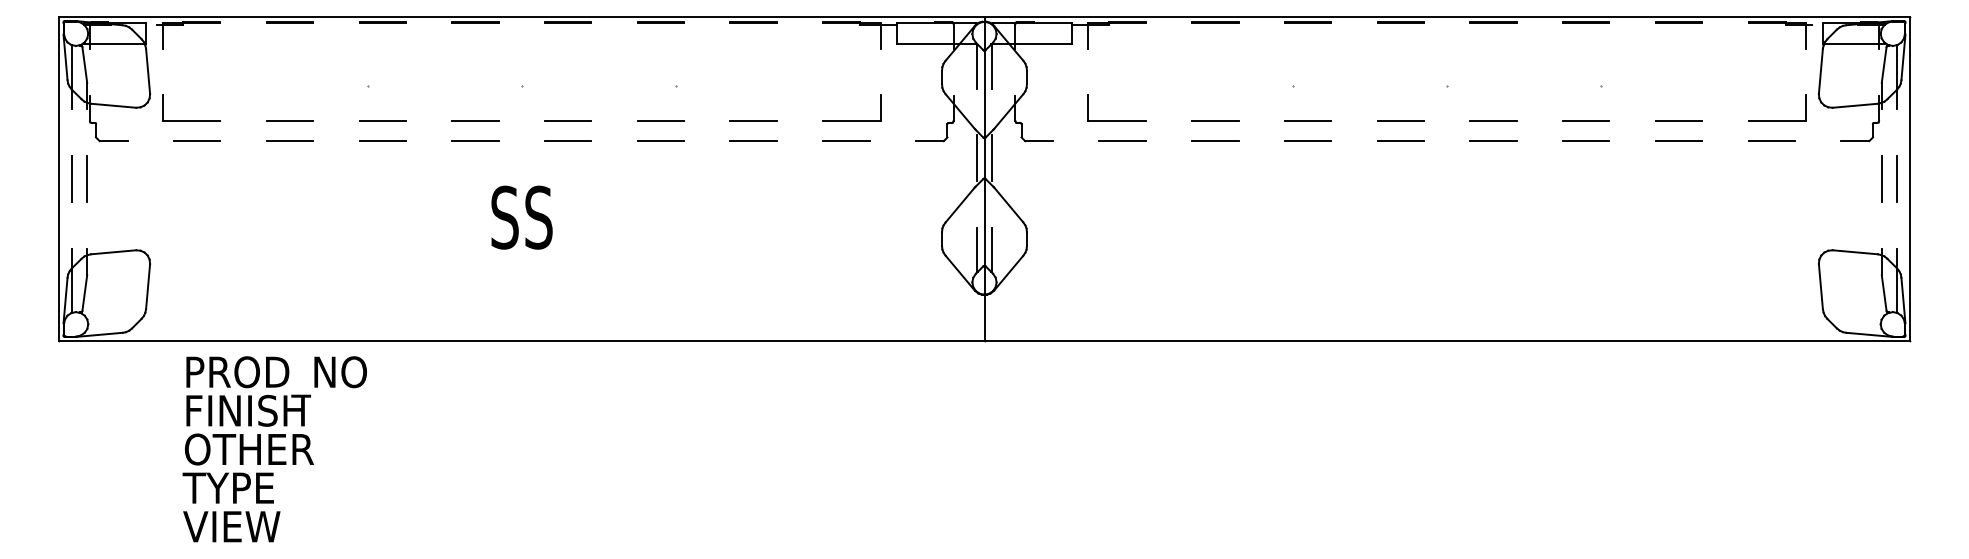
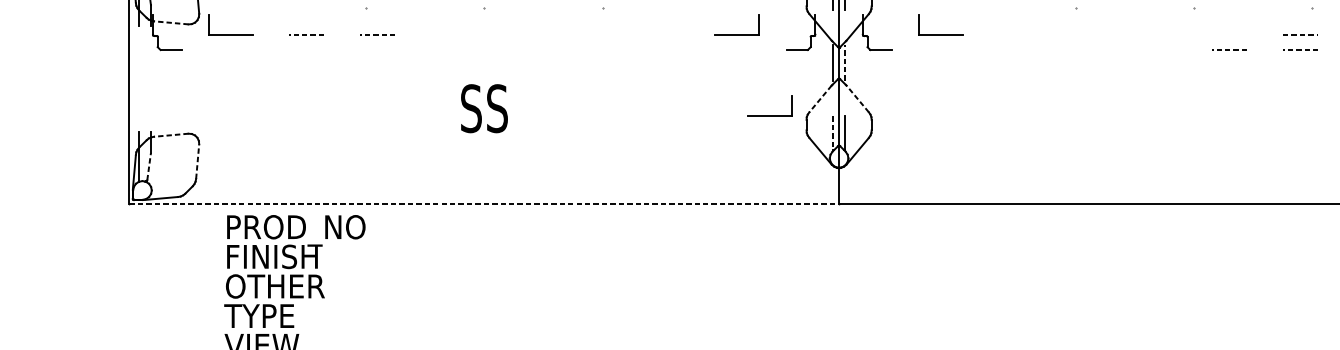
line: (113, 105) -> (171, 22), solid -> dashed
line: (1493, 120) -> (1229, 34), removed
line: (289, 121) -> (306, 34), solid -> dashed
line: (382, 121) -> (377, 34), solid -> dashed
line: (475, 121) -> (448, 34), removed
line: (568, 121) -> (520, 34), removed
line: (660, 121) -> (590, 34), removed
line: (753, 121) -> (661, 34), removed
line: (1215, 121) -> (1016, 34), removed
line: (1307, 121) -> (1086, 34), removed
line: (1400, 121) -> (1158, 34), removed
line: (1586, 121) -> (1300, 34), solid -> dashed
line: (660, 140) -> (590, 49), removed
line: (197, 141) -> (235, 50), removed
line: (289, 141) -> (306, 50), removed
line: (382, 141) -> (377, 50), removed
line: (475, 141) -> (448, 50), removed
line: (568, 141) -> (520, 50), removed
line: (753, 141) -> (661, 50), removed
line: (846, 141) -> (733, 50), removed
line: (1122, 141) -> (944, 50), removed
line: (1215, 141) -> (1016, 50), removed
line: (1307, 141) -> (1086, 50), removed
line: (1400, 141) -> (1158, 50), removed
line: (1493, 141) -> (1229, 50), solid -> dashed
line: (1585, 141) -> (1300, 50), solid -> dashed
line: (992, 157) -> (845, 62), solid -> dashed
line: (71, 178) -> (138, 78), removed
line: (87, 178) -> (151, 78), removed
line: (960, 205) -> (820, 99), solid -> dashed
line: (1008, 205) -> (857, 99), solid -> dashed
part: (893, 226) -> (769, 115), added
line: (976, 250) -> (832, 133), solid -> dashed
line: (113, 252) -> (171, 135), solid -> dashed
line: (148, 286) -> (197, 161), solid -> dashed
line: (84, 292) -> (148, 166), solid -> dashed
line: (521, 341) -> (484, 203), solid -> dashed

